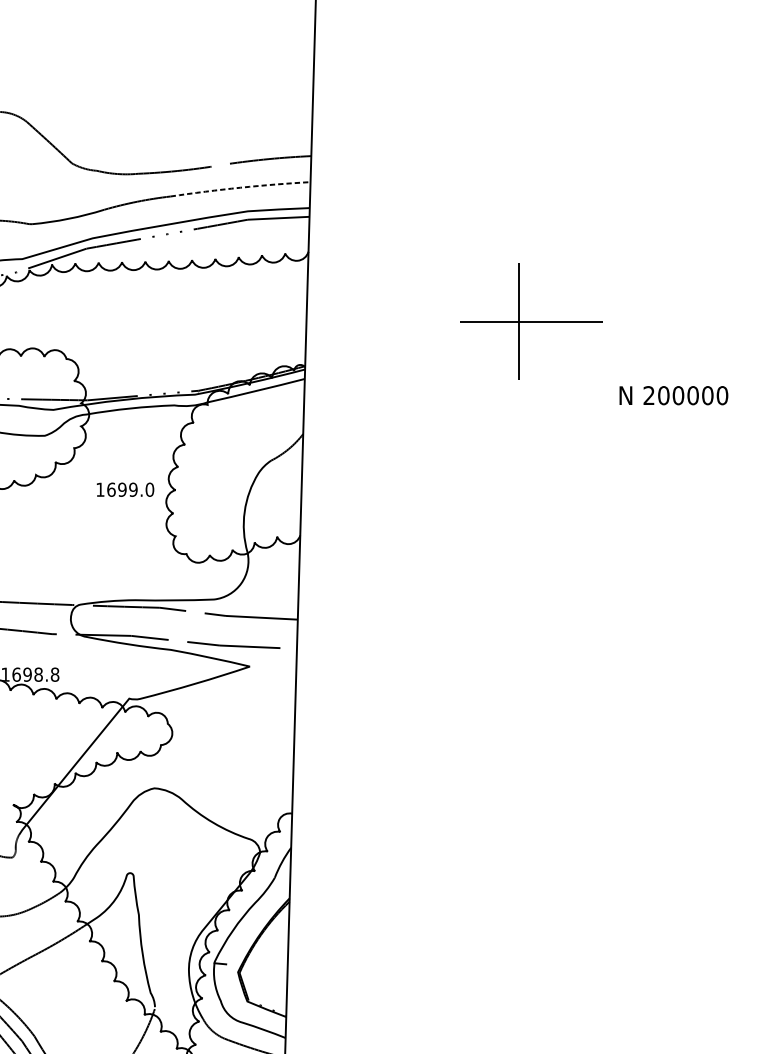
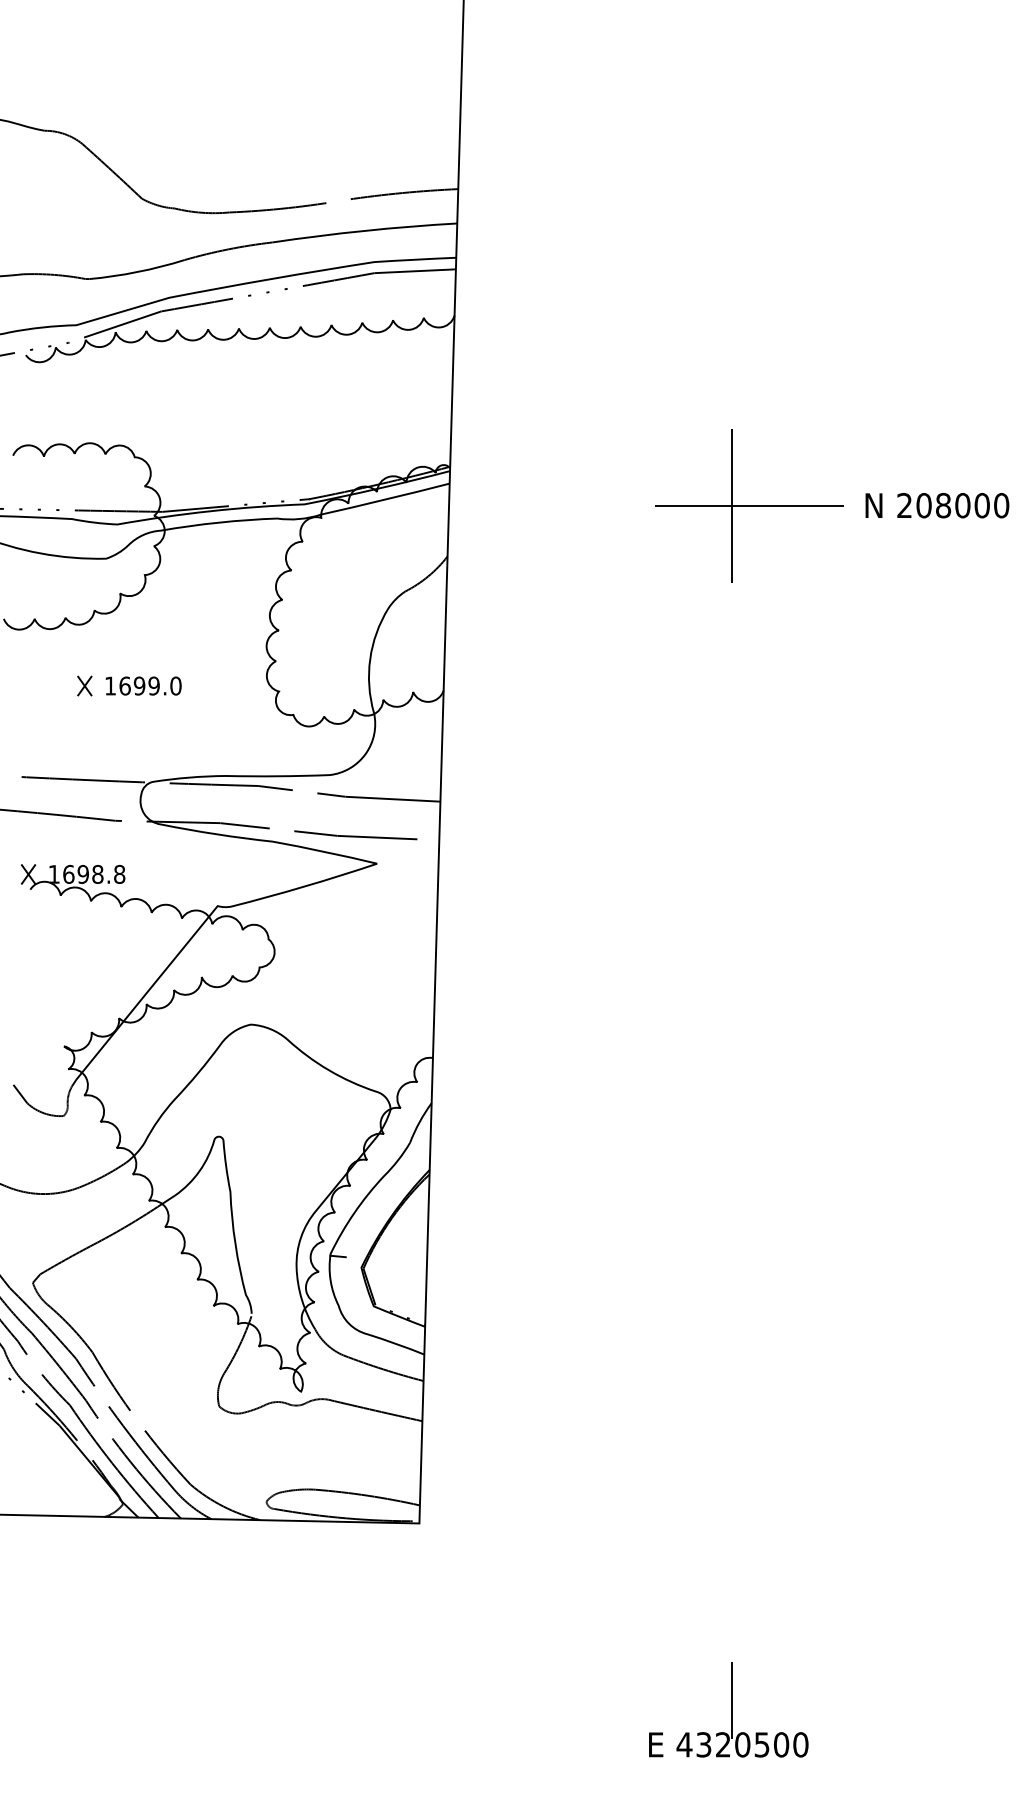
line: (240, 187) -> (364, 230), dashed -> solid
part: (531, 321) -> (749, 505), moved
text: (678, 395) -> (943, 505), 200000 -> 208000
text: (125, 489) -> (143, 685), moved
part: (28, 531) -> (84, 685), added

